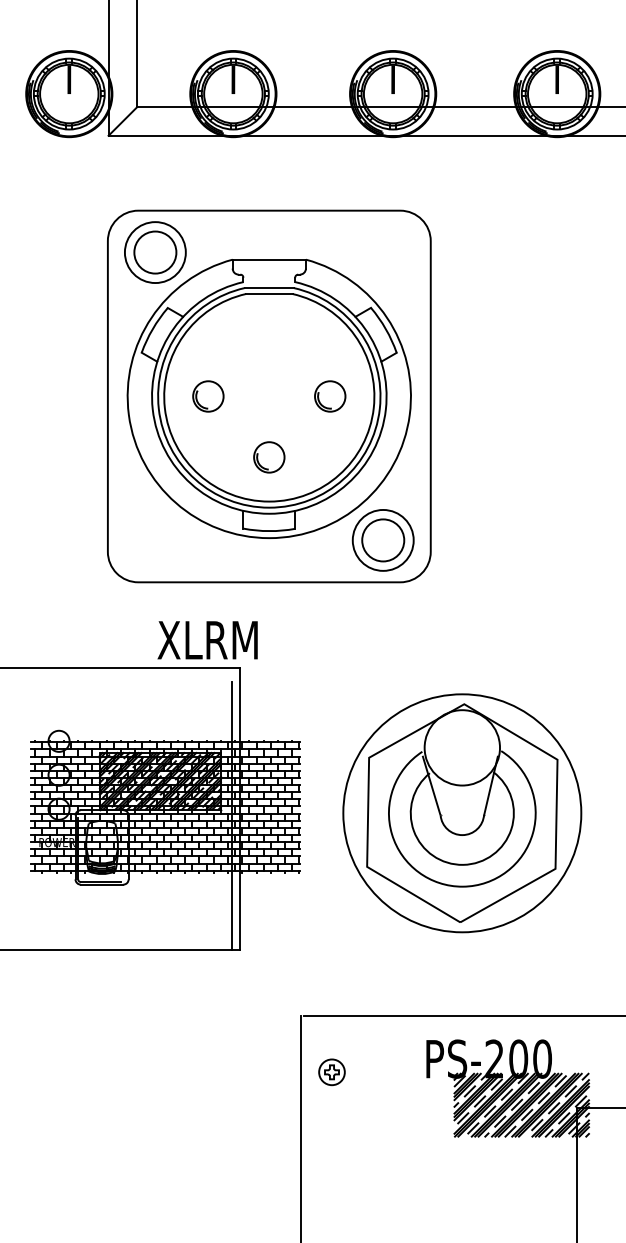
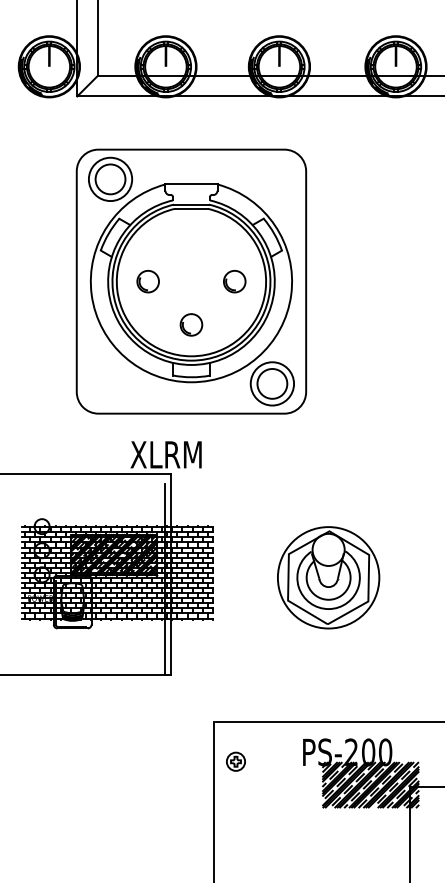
text: (207, 640) -> (166, 454), moved
part: (462, 813) -> (328, 577), size x0.6

